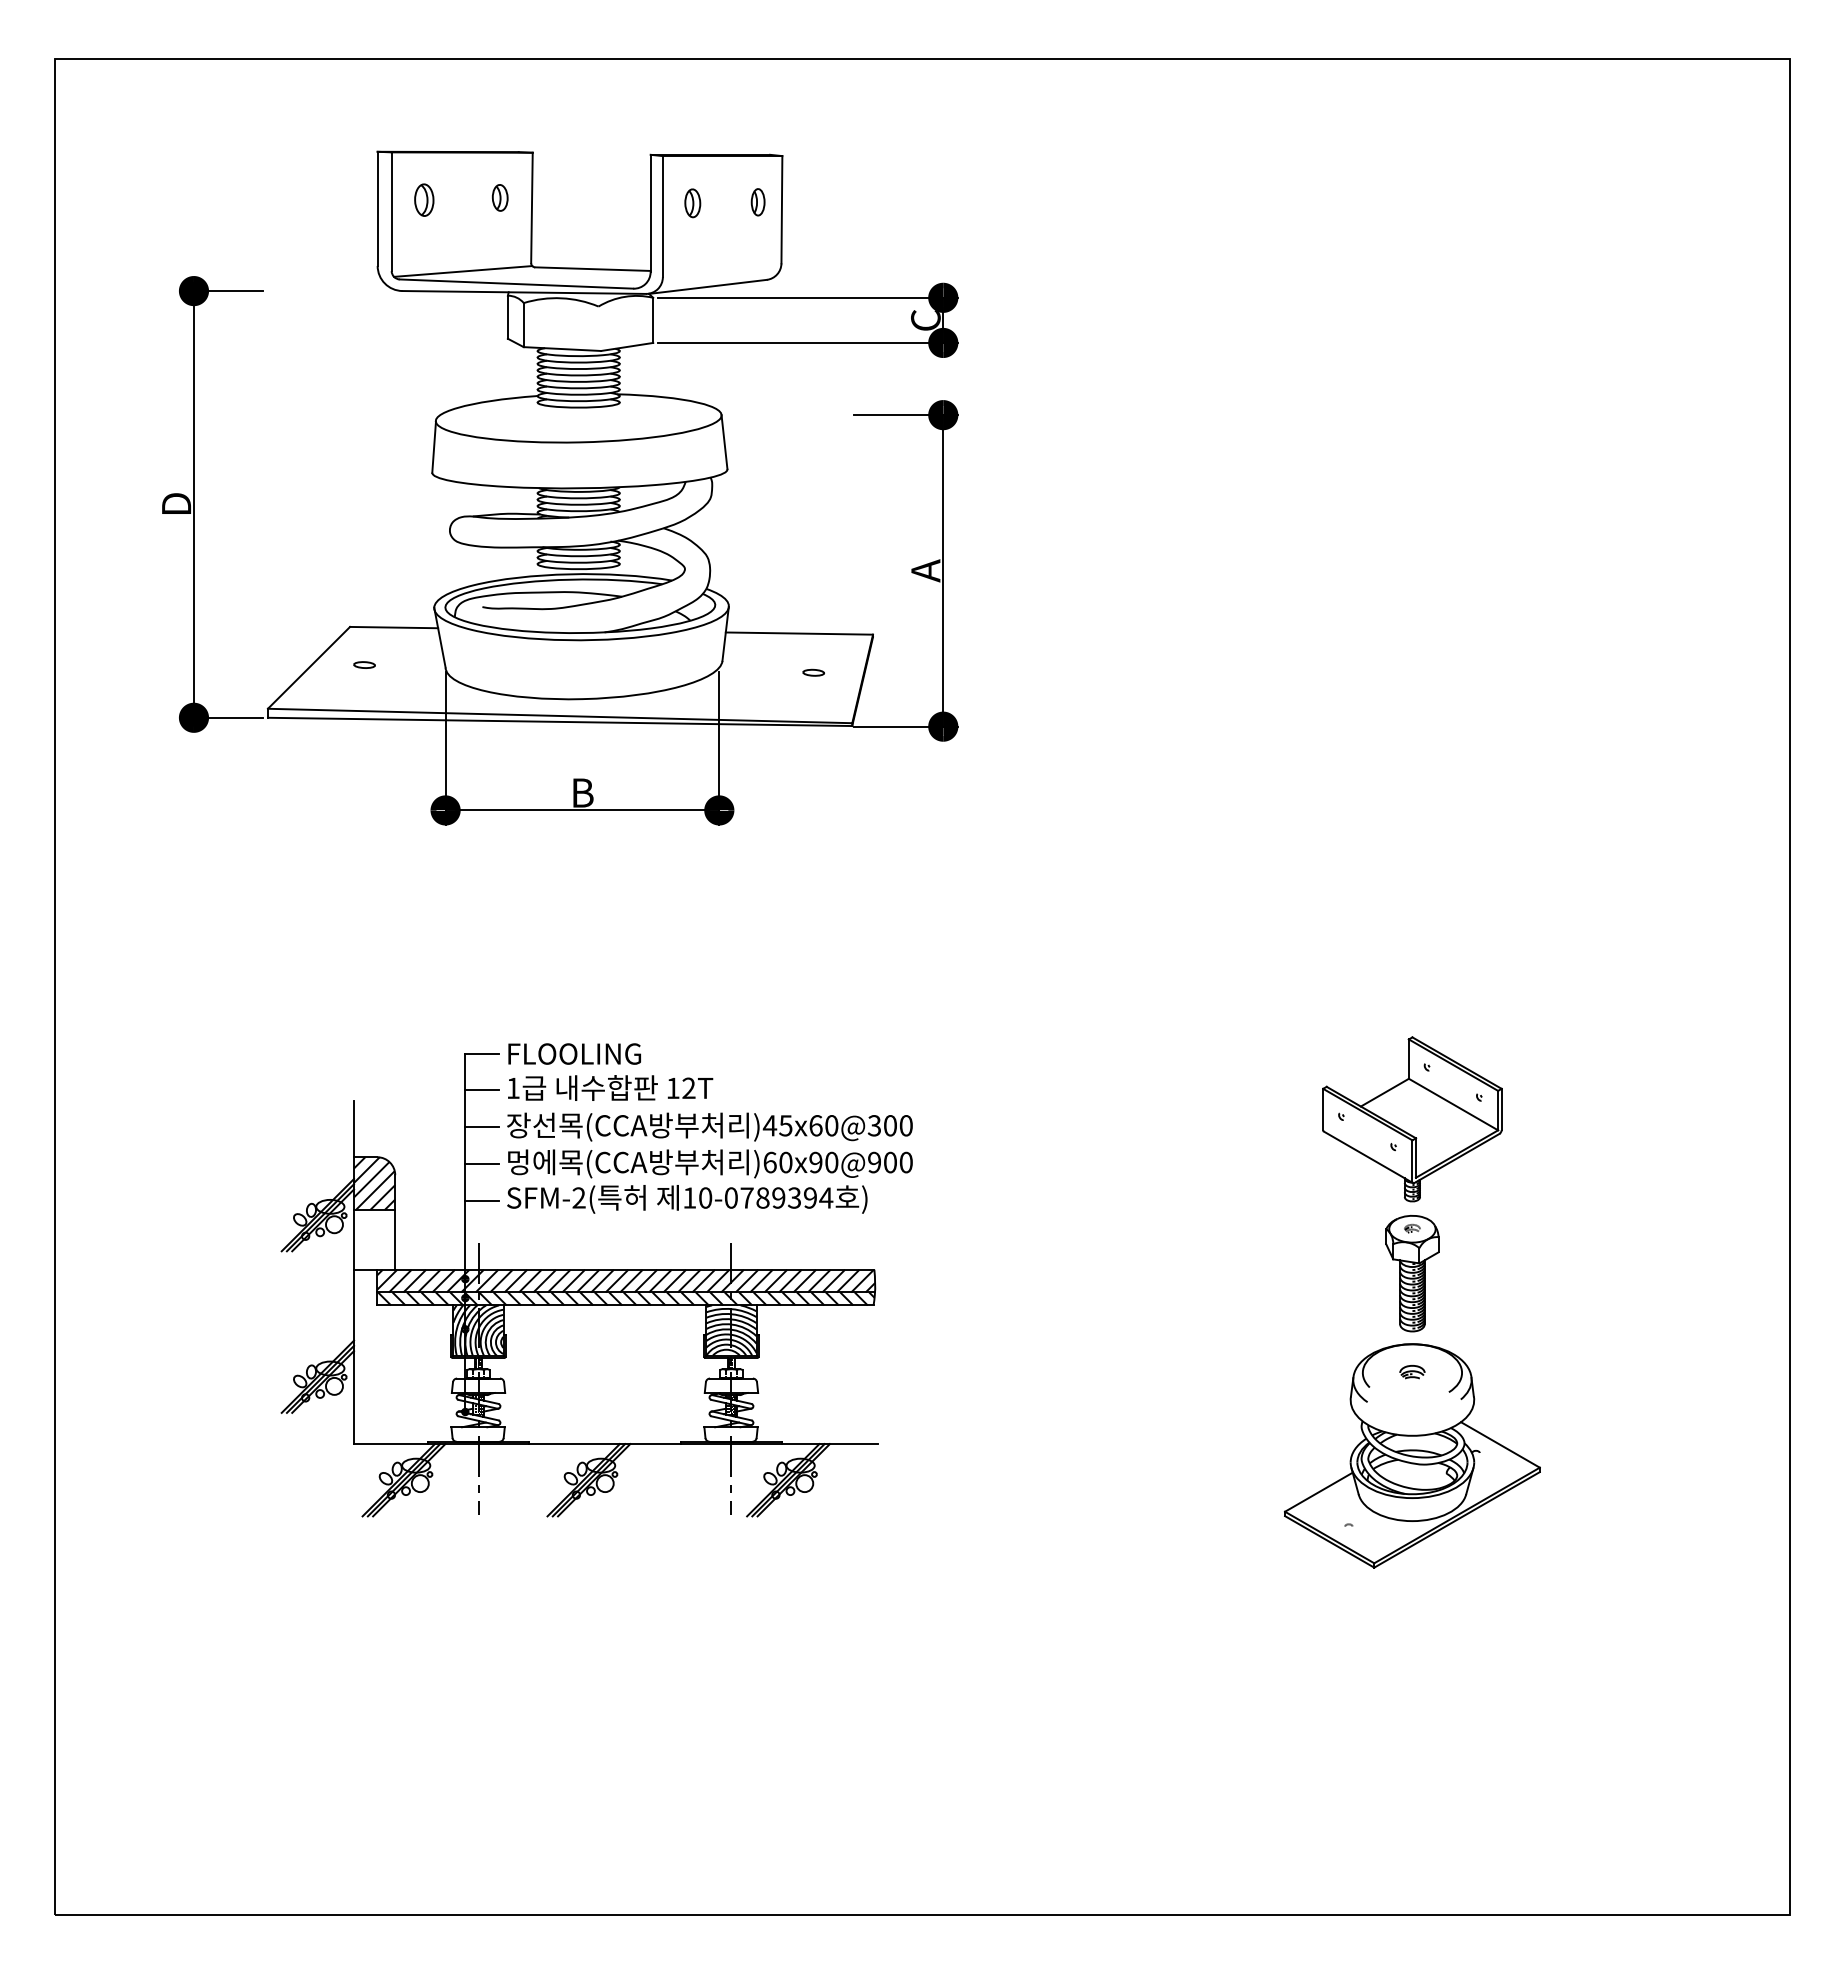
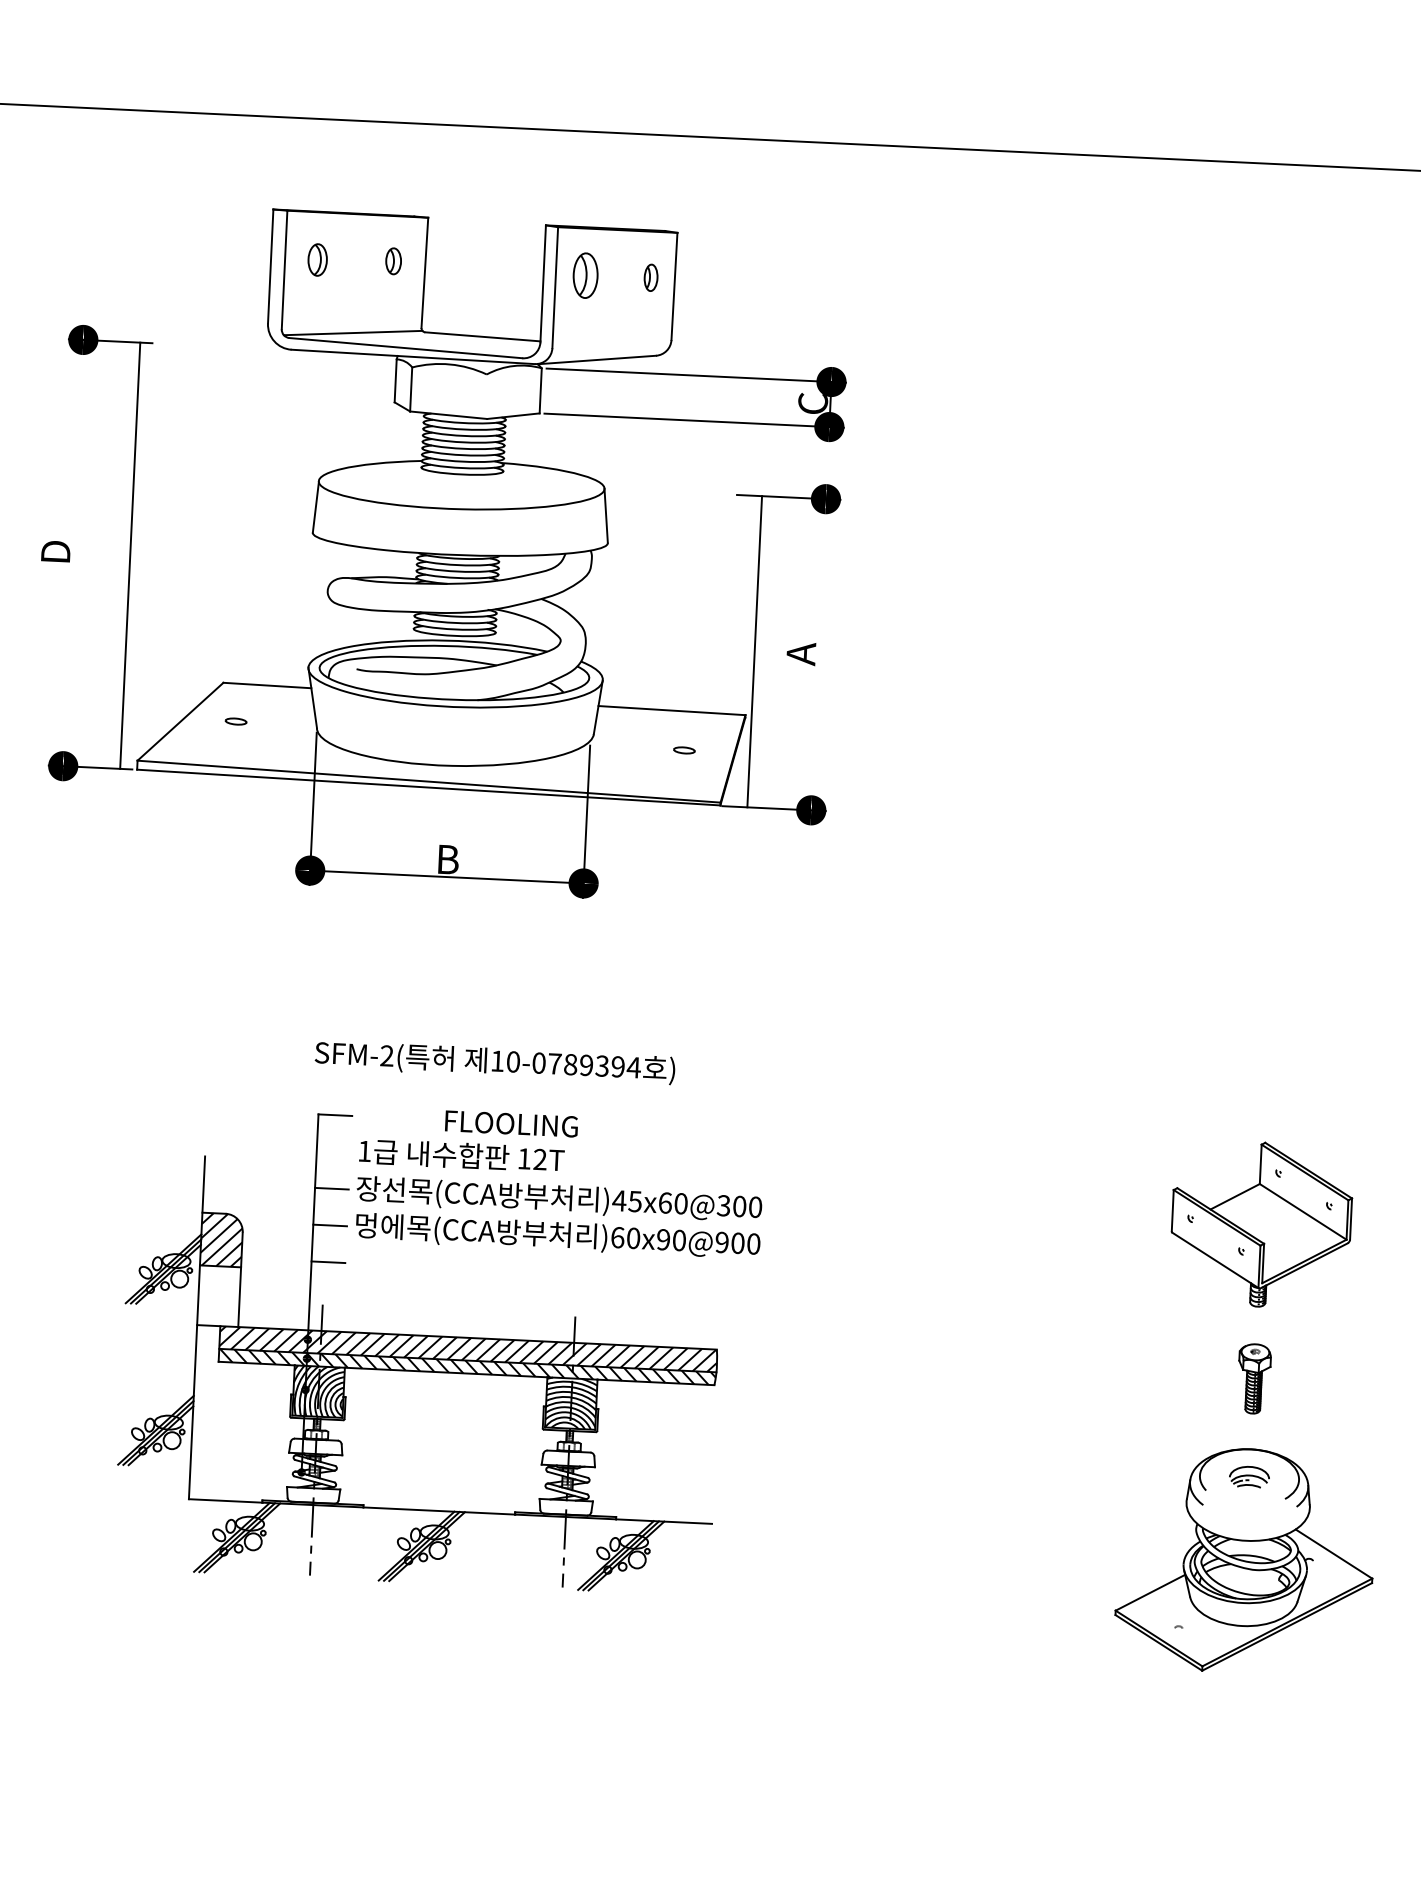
part: (692, 203) -> (585, 275), size x1.6
line: (193, 504) -> (129, 555), moved
line: (943, 570) -> (754, 651), moved
text: (574, 1053) -> (511, 1123), moved
line: (482, 1090) -> (333, 1152), removed
text: (687, 1199) -> (495, 1062), moved
part: (1412, 1273) -> (1254, 1378), size x0.6
part: (1412, 1372) -> (1249, 1477), size x1.6

